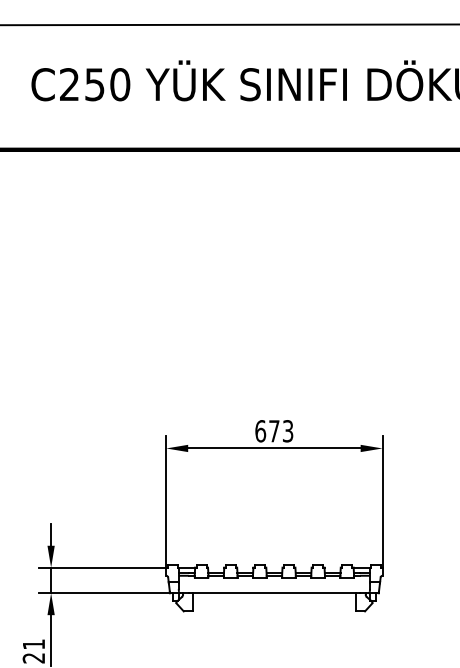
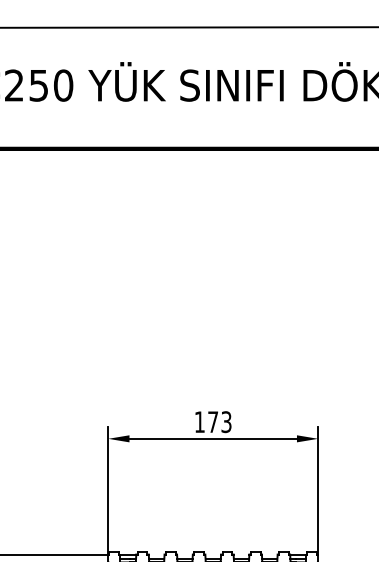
text: (260, 431) -> (199, 422), 673 -> 173

